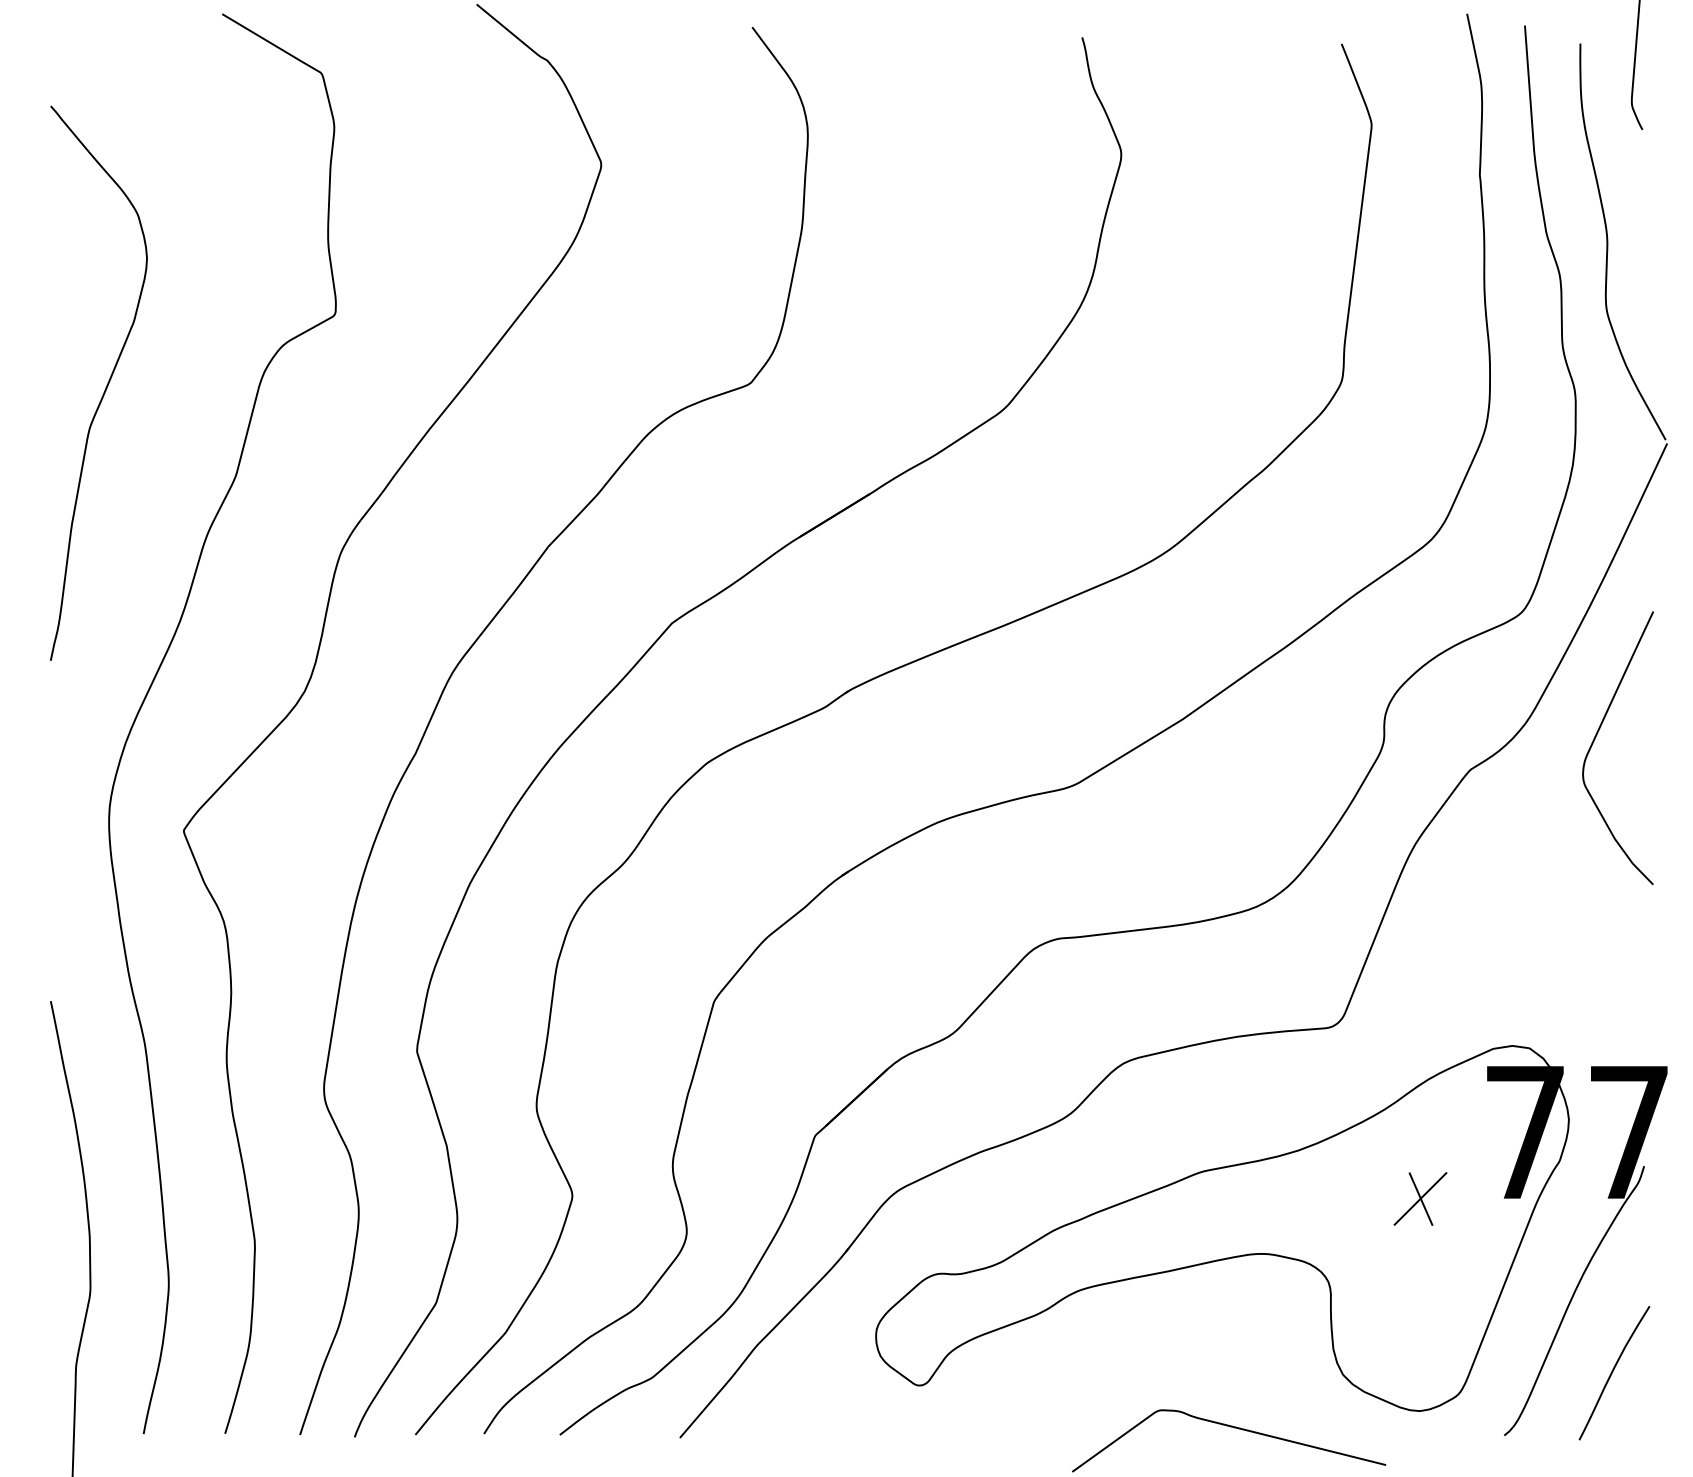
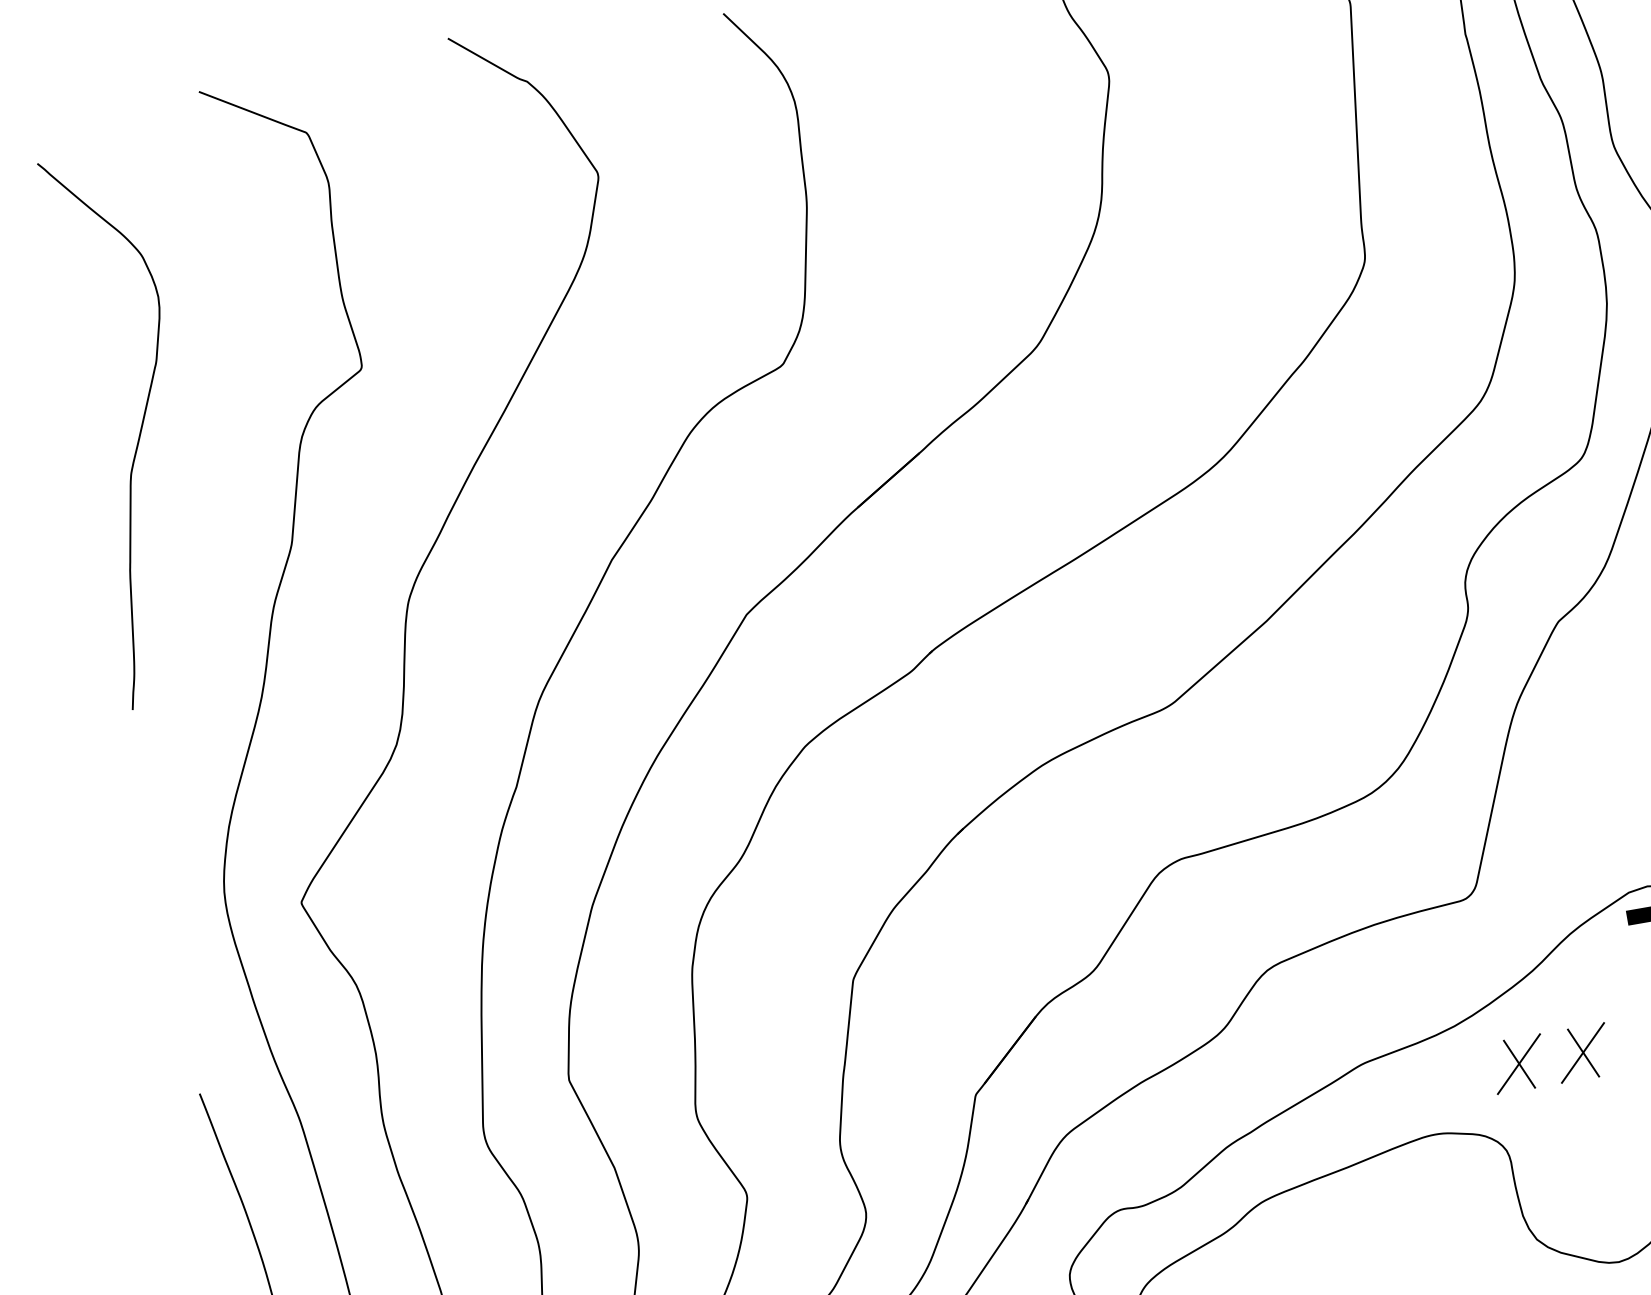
curve: (106, 385) -> (140, 429), moved
part: (1355, 1198) -> (1518, 1063), added

